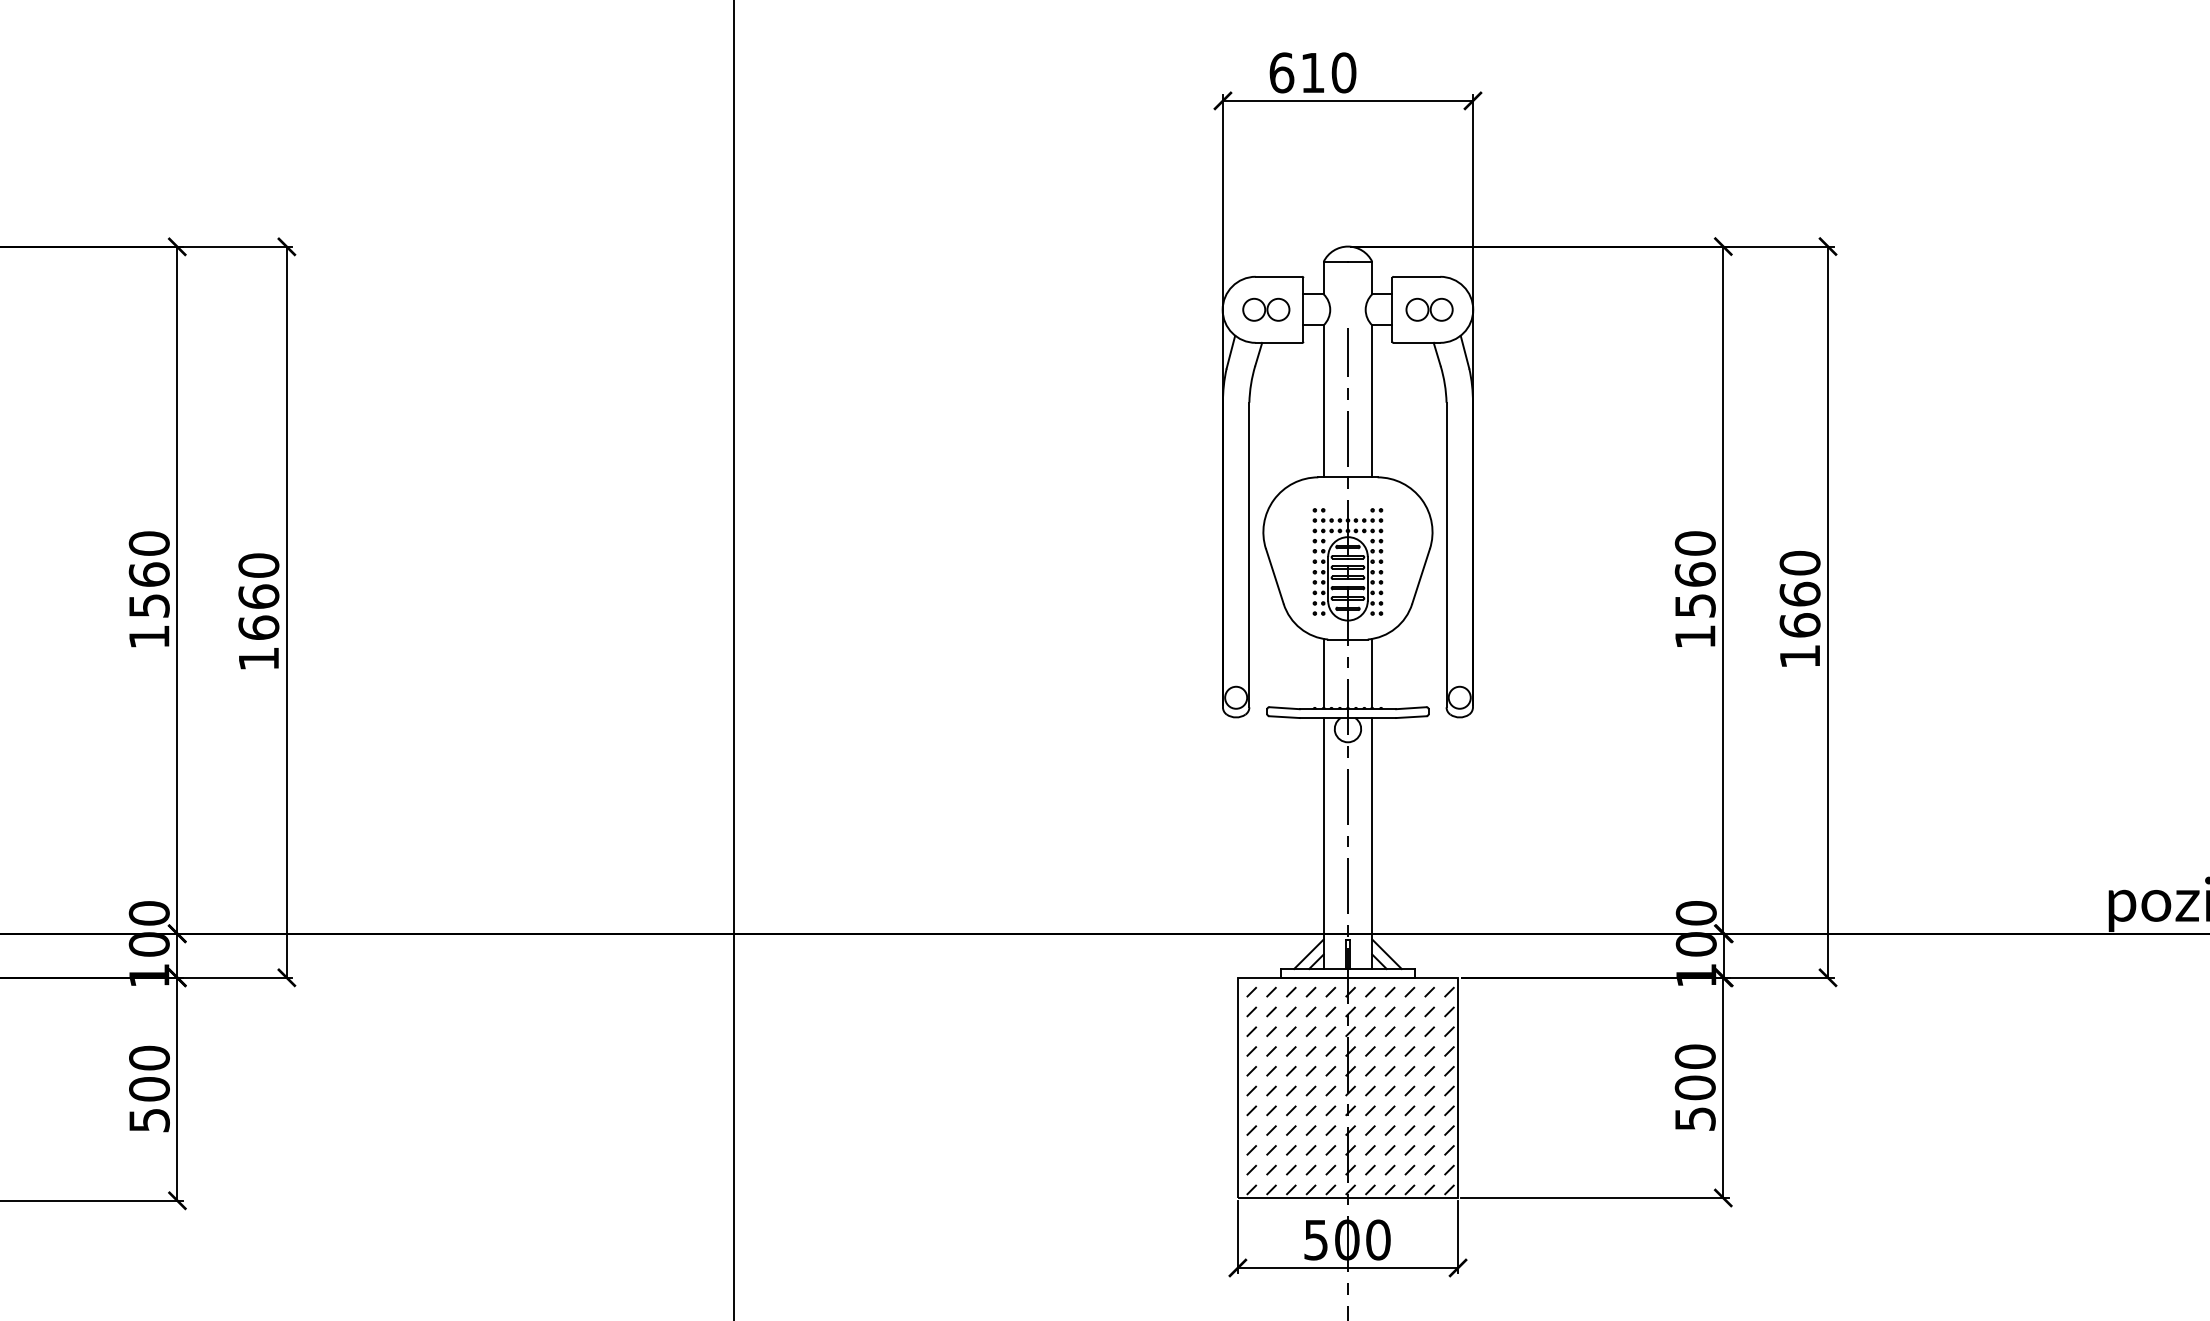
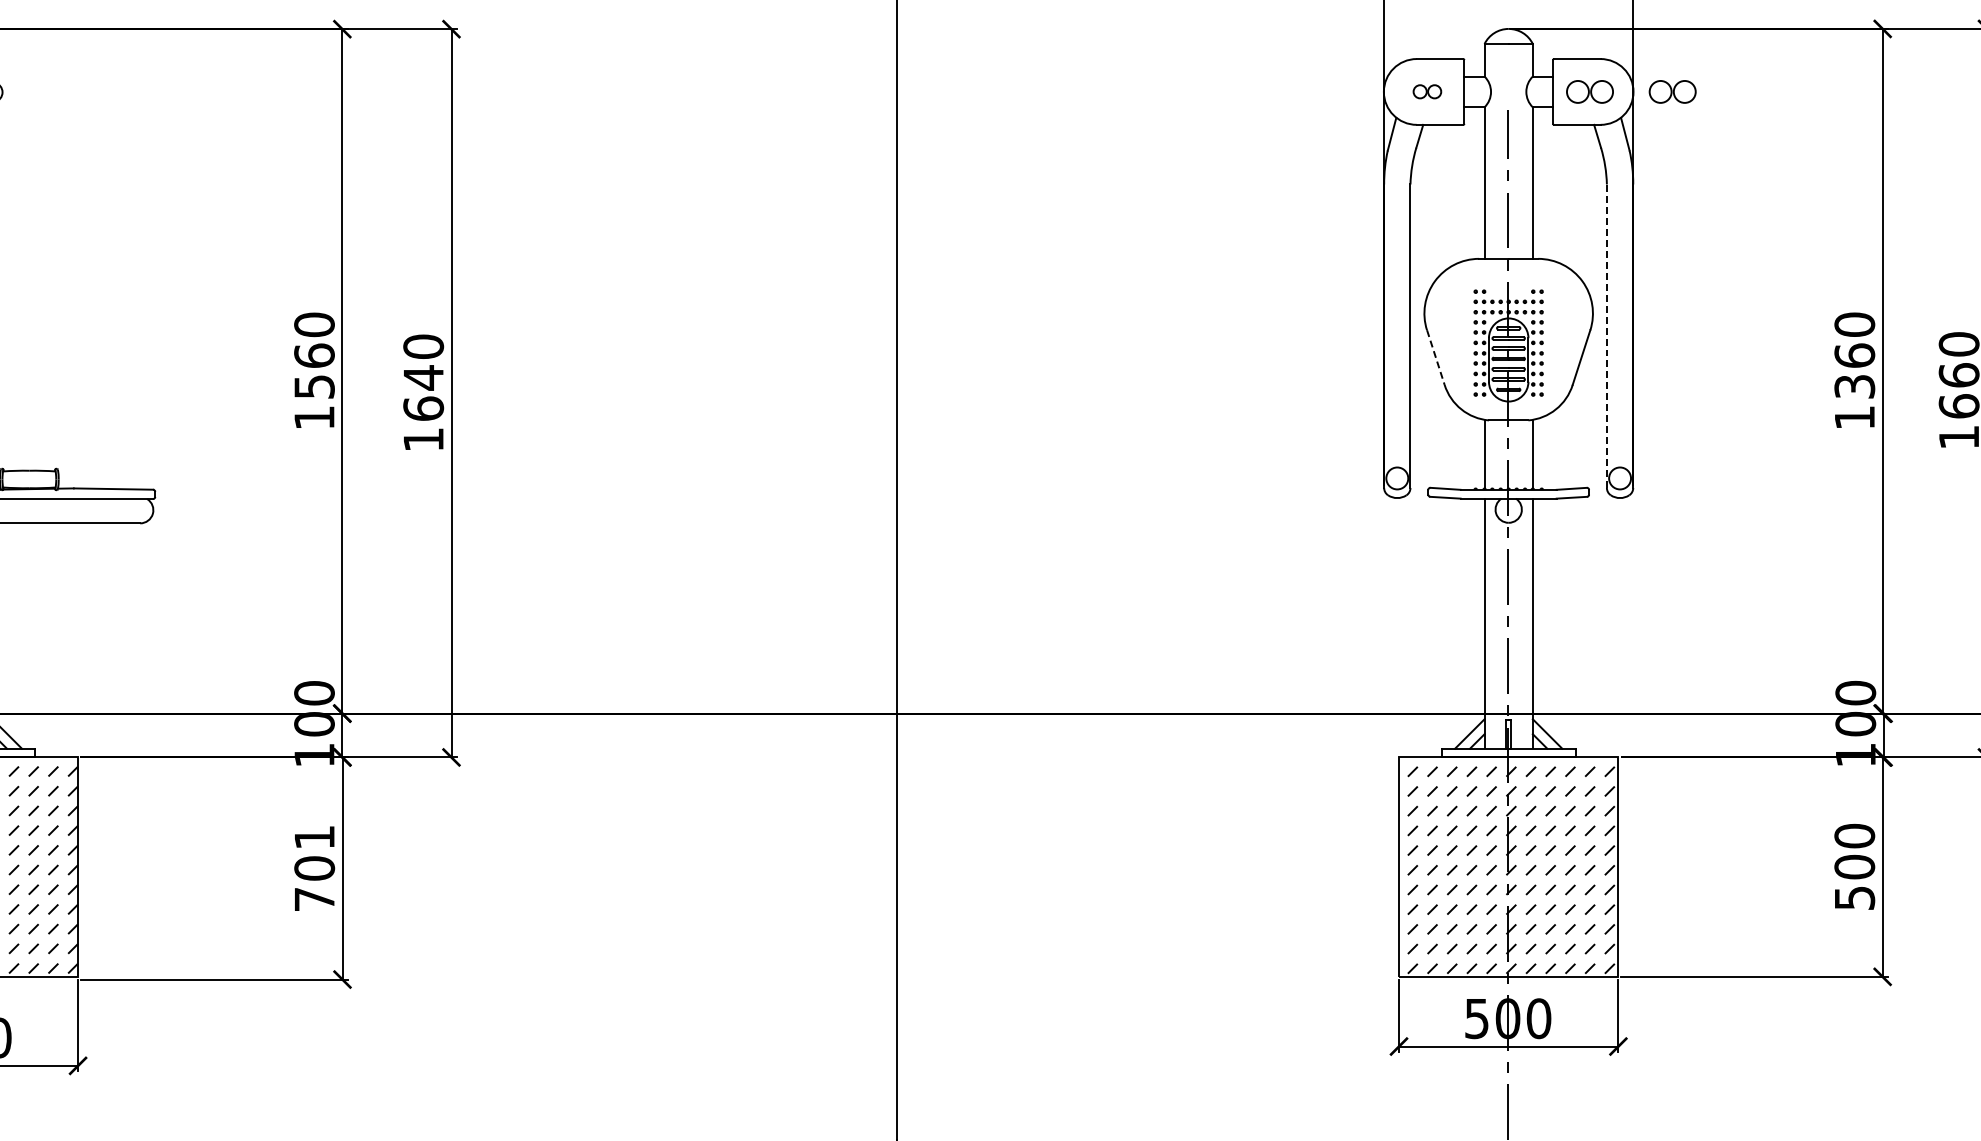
part: (1266, 309) -> (1427, 91), size x0.6
part: (1512, 309) -> (1672, 91), added
line: (1446, 554) -> (1606, 335), solid -> dashed
line: (1274, 576) -> (1435, 357), solid -> dashed
text: (258, 596) -> (423, 377), 1660 -> 1640
text: (1694, 605) -> (1853, 386), 1560 -> 1360
text: (149, 1088) -> (314, 867), 500 -> 701

